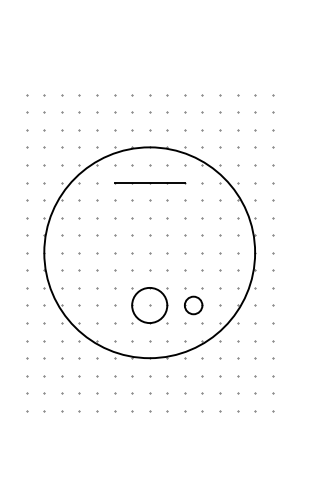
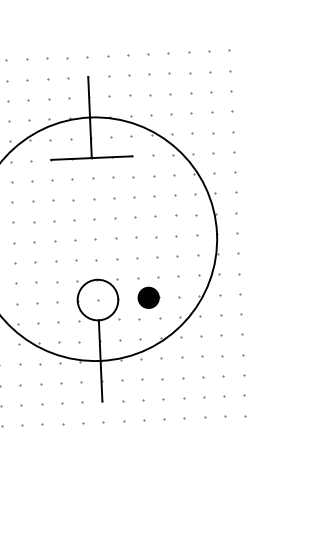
line: (149, 147) -> (89, 117), added
fill: (193, 305) -> (148, 297), added
line: (149, 358) -> (100, 361), added

